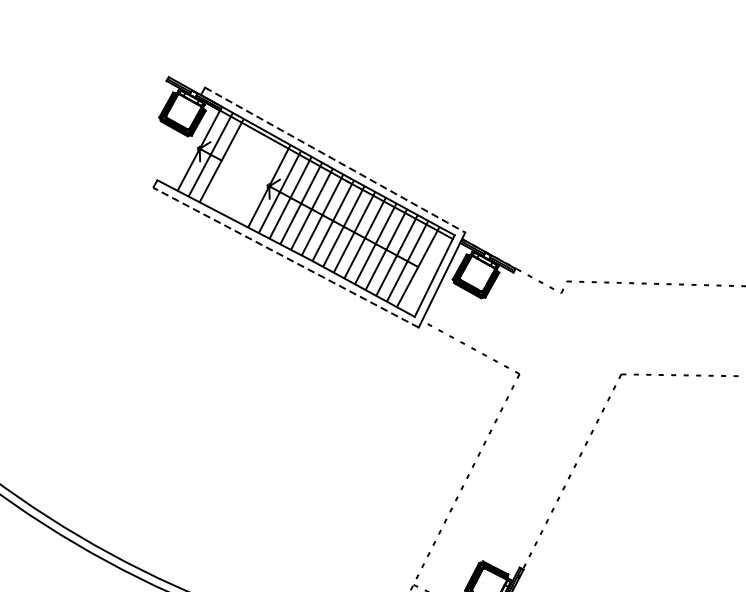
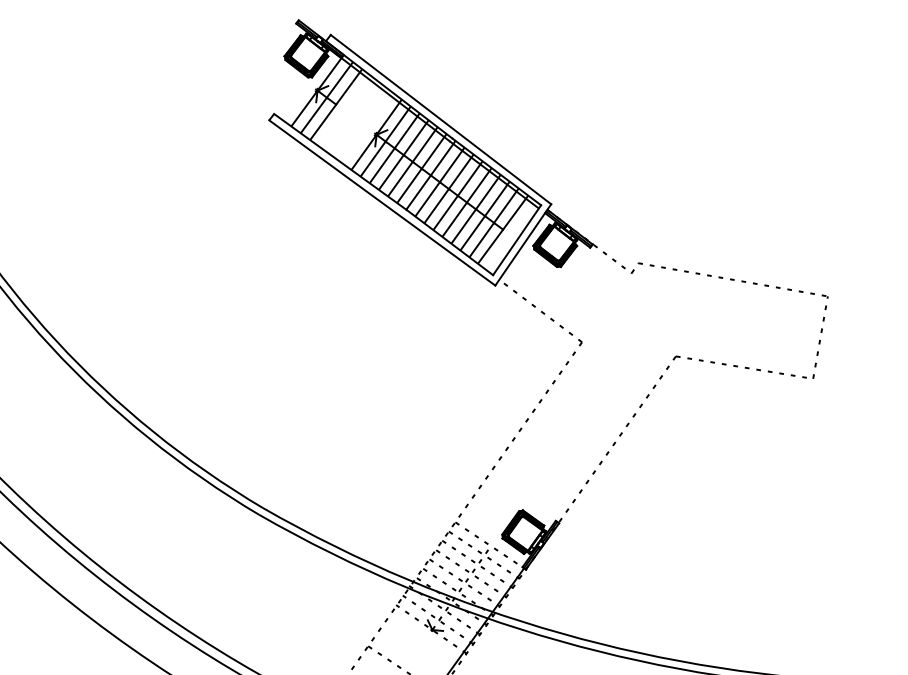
line: (335, 159) -> (441, 119), dashed -> solid
line: (285, 257) -> (381, 202), dashed -> solid

